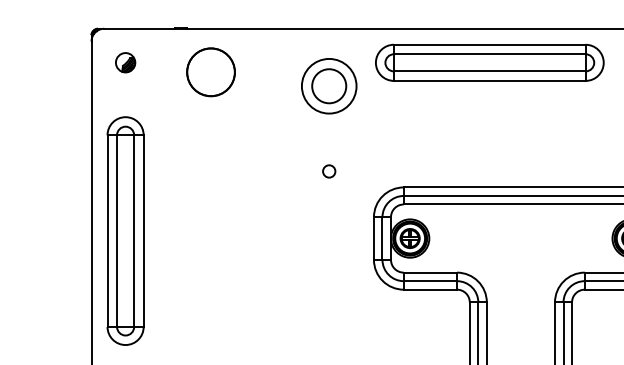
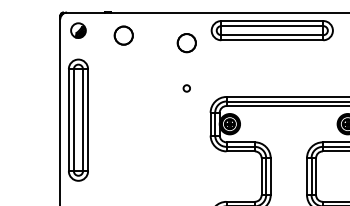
part: (125, 62) -> (78, 30), size x1.43
circle: (210, 71) -> (123, 35), size x0.71
circle: (328, 86) -> (186, 43), size x0.62

